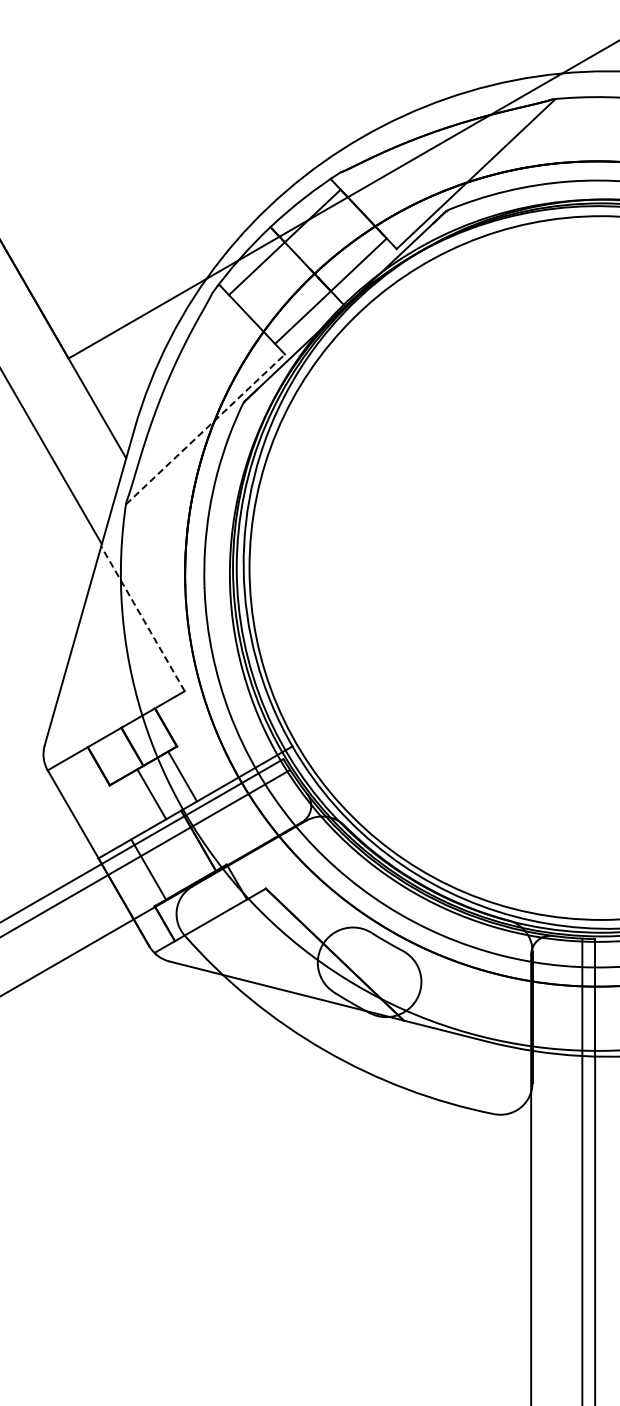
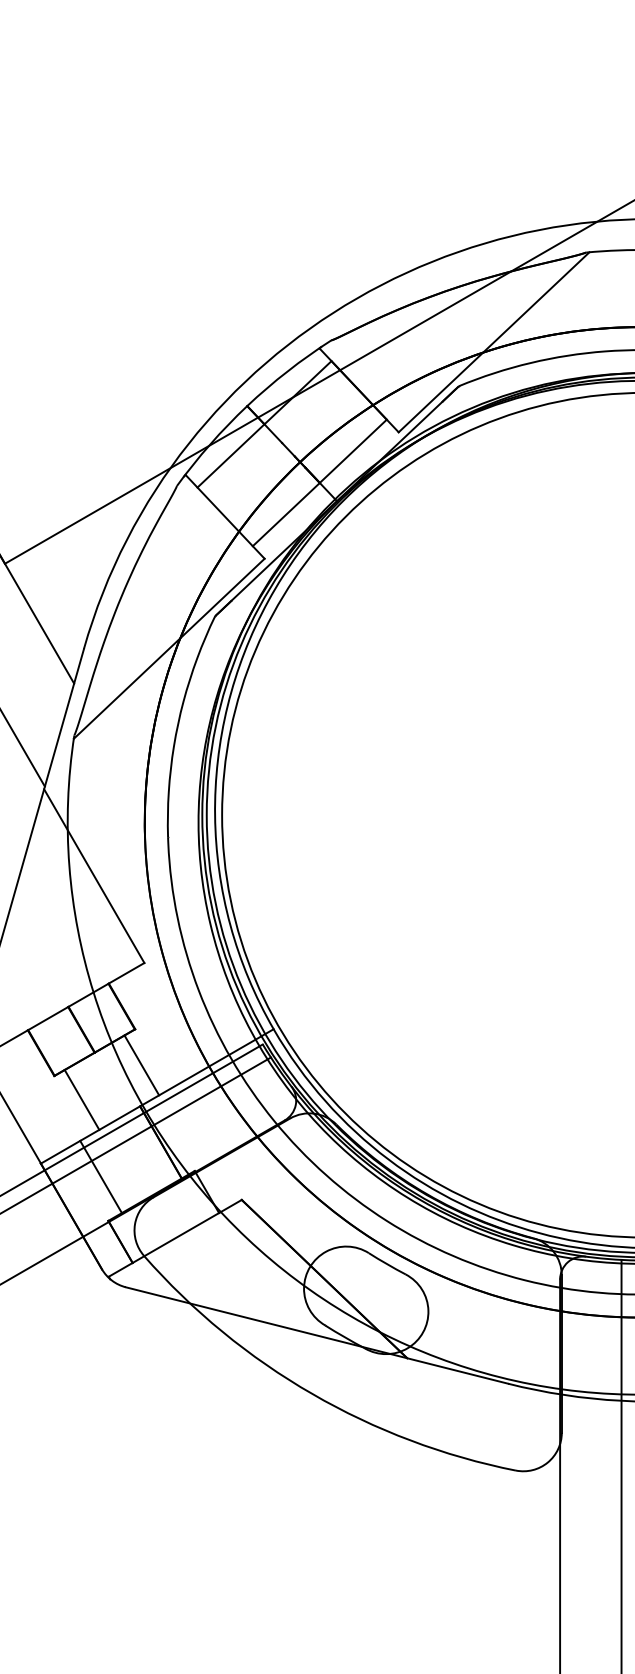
line: (205, 429) -> (169, 648), dashed -> solid
line: (143, 618) -> (94, 875), dashed -> solid
line: (151, 794) -> (81, 1100), moved

